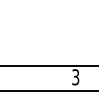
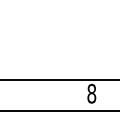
text: (75, 77) -> (91, 93), 3 -> 8

